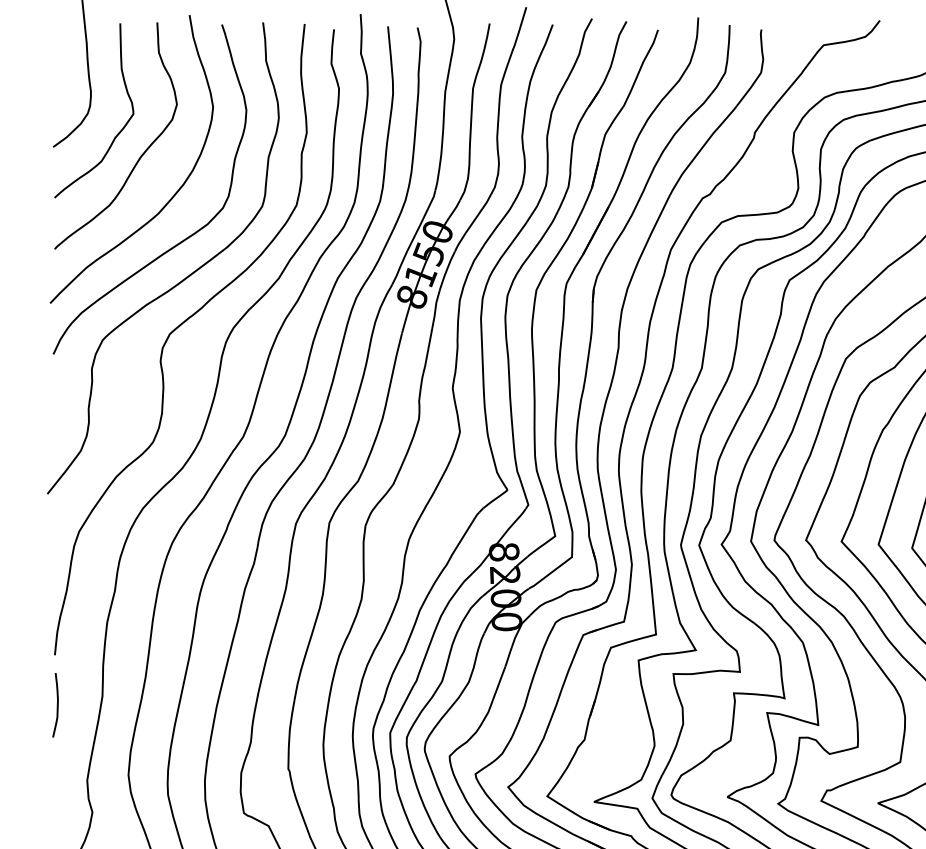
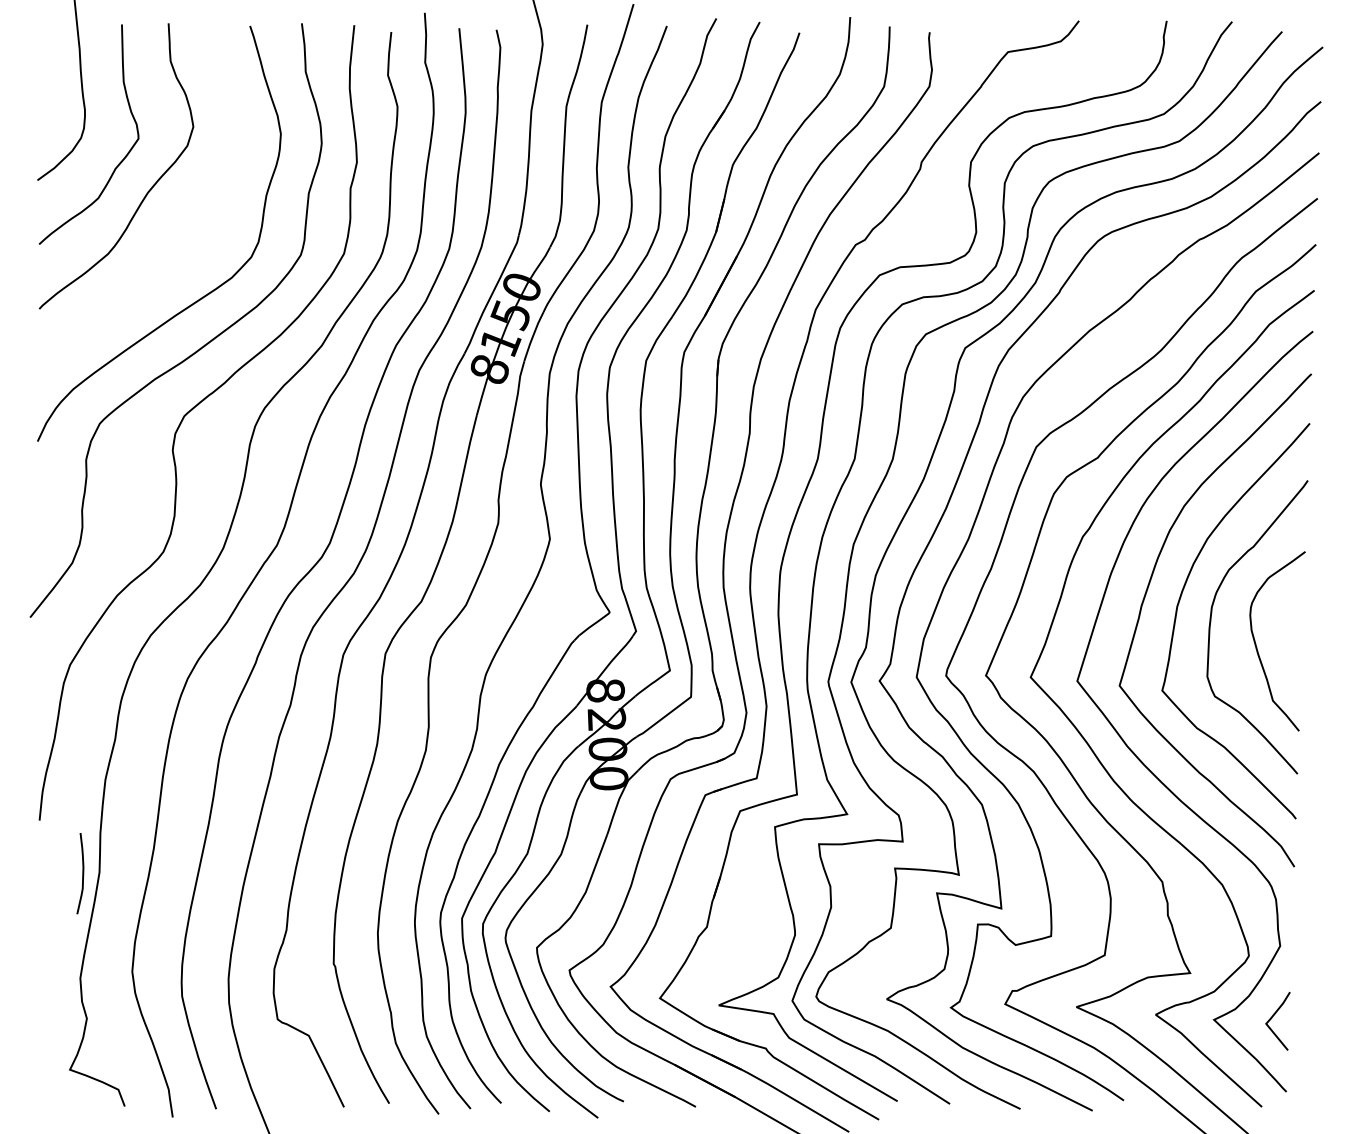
curve: (172, 196) -> (187, 242), removed
curve: (57, 705) -> (82, 873), moved

